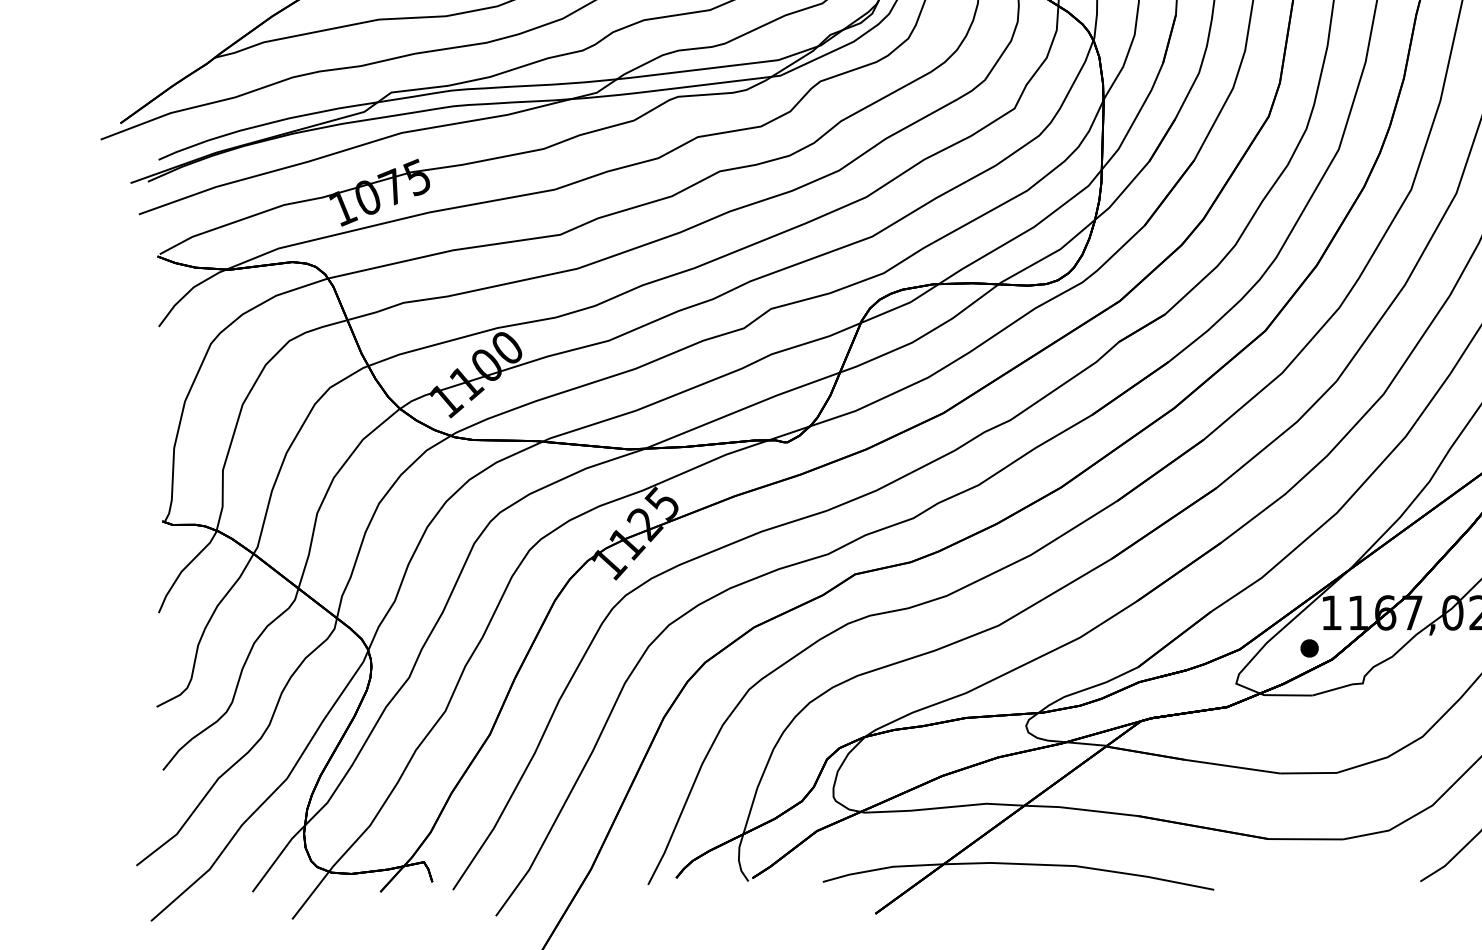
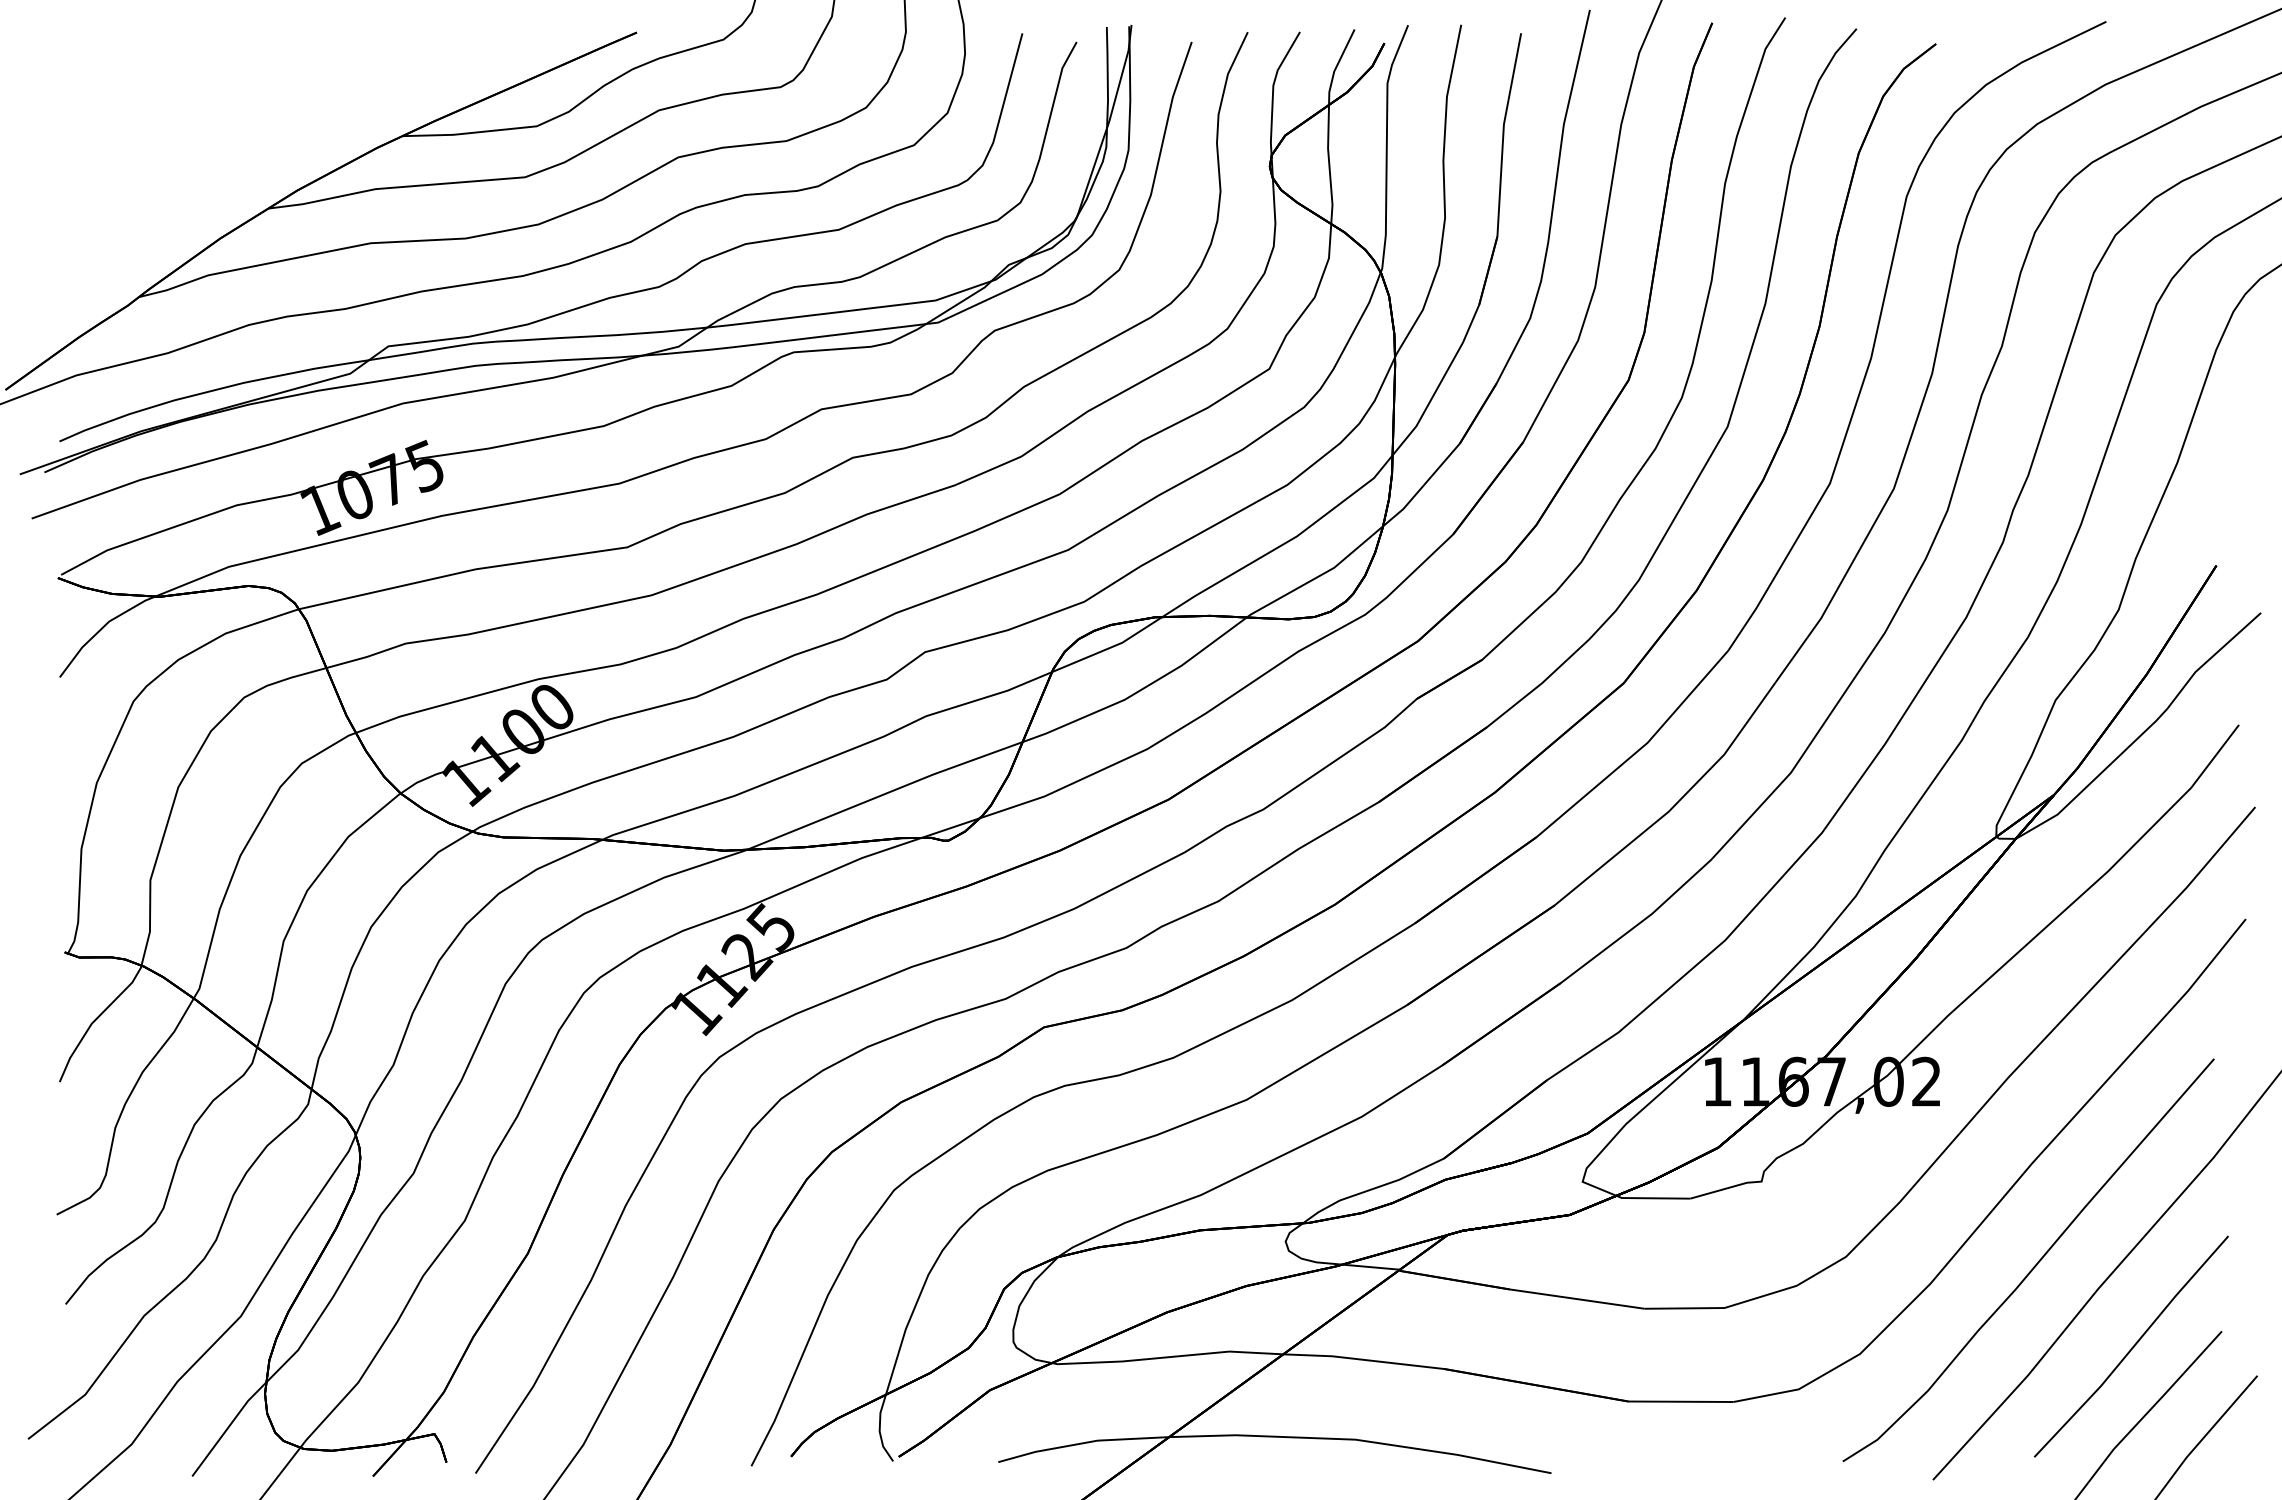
part: (1309, 648) -> (1686, 1131), removed

